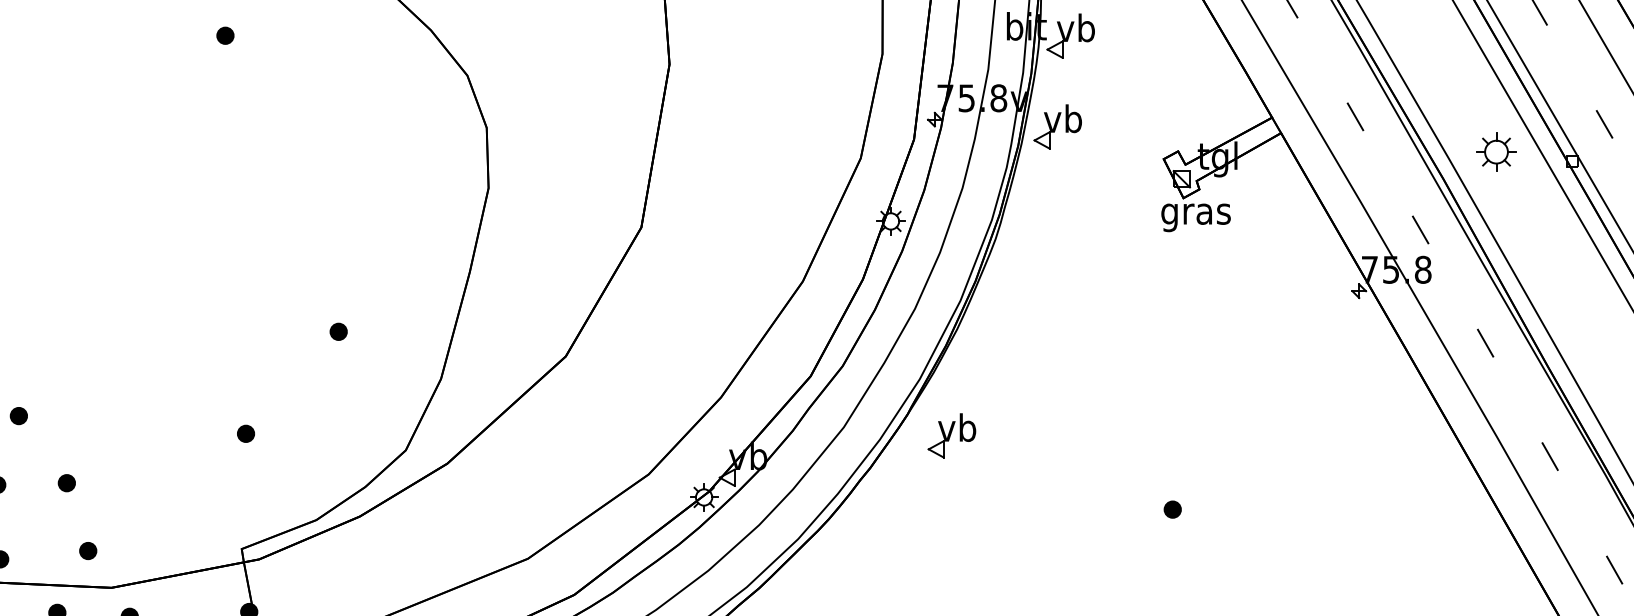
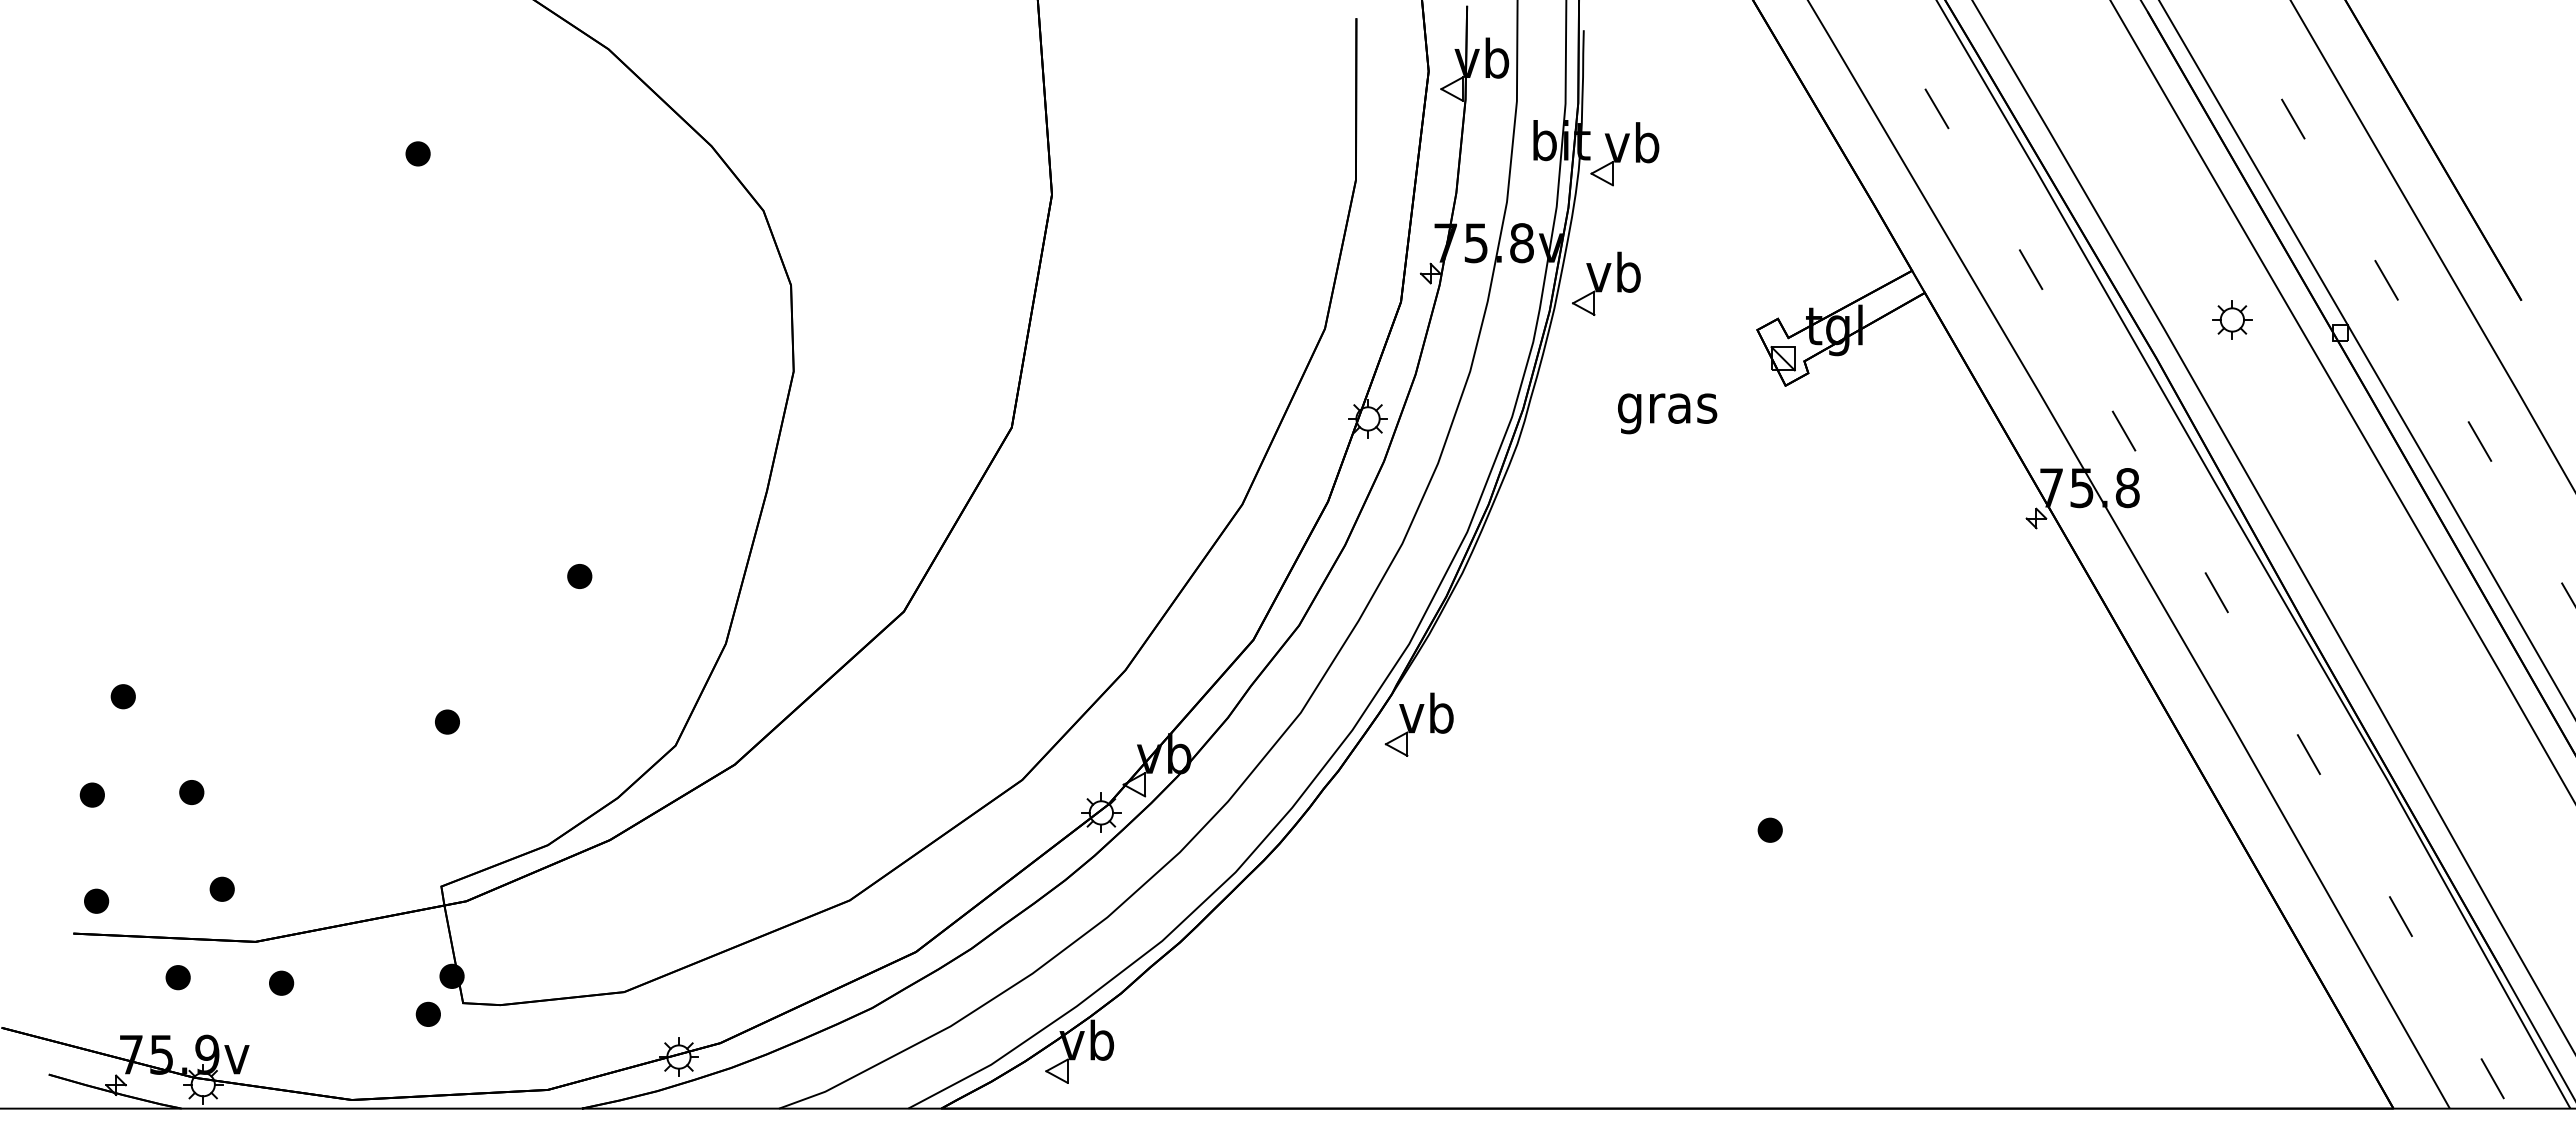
part: (1496, 151) -> (2232, 319), size x0.71
text: (1196, 217) -> (1667, 413), moved
part: (951, 435) -> (1418, 724), moved

